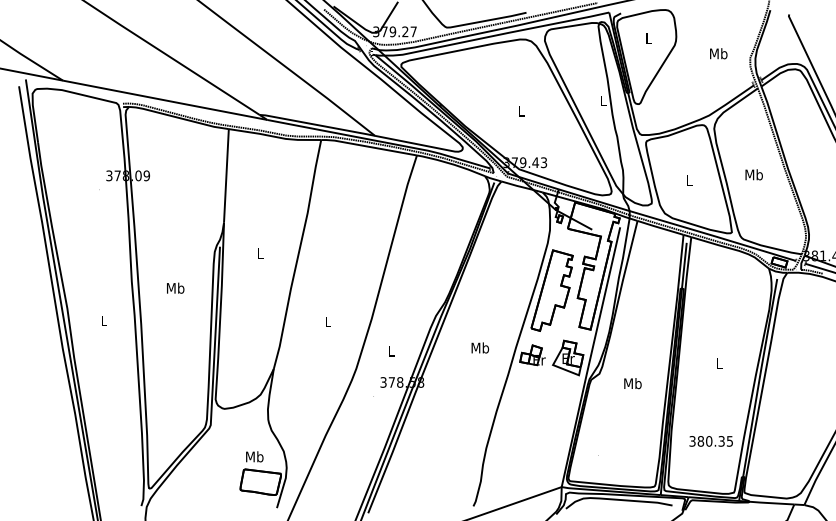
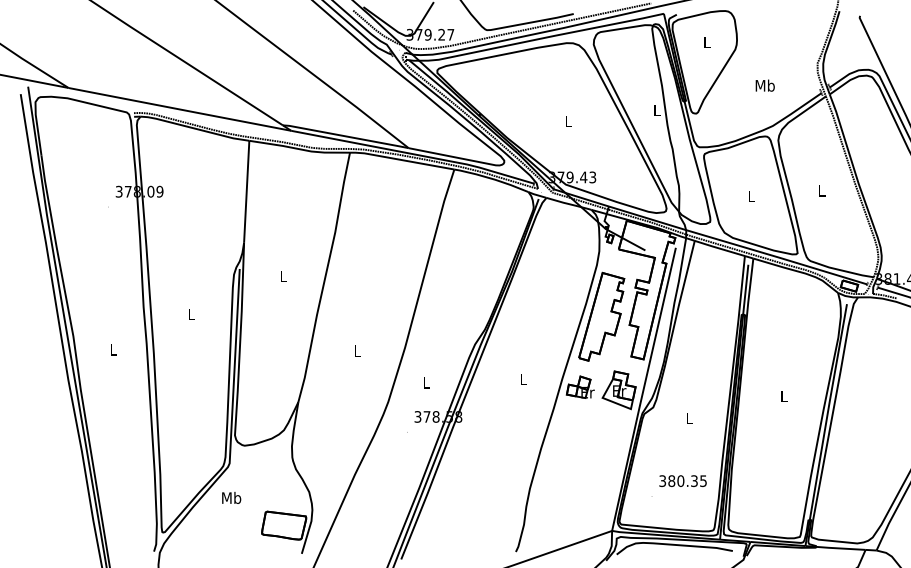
text: (718, 53) -> (764, 85), moved
text: (753, 174) -> (821, 190), Mb -> L
text: (174, 288) -> (190, 314), Mb -> L
text: (479, 348) -> (522, 379), Mb -> L
text: (632, 383) -> (689, 418), Mb -> L
text: (710, 441) -> (682, 481), moved
text: (254, 456) -> (231, 497), moved

